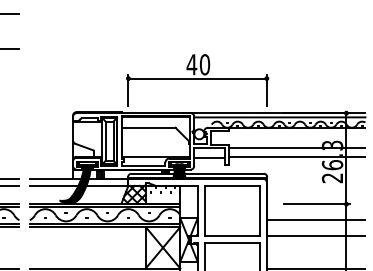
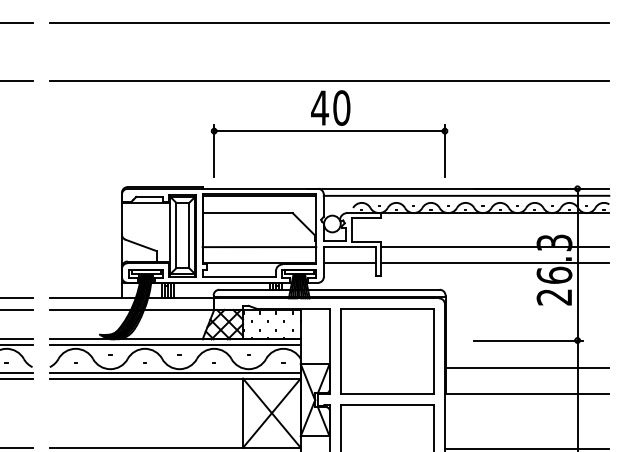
line: (197, 13) -> (329, 22), added
line: (197, 48) -> (329, 80), added
line: (155, 148) -> (259, 247), added

